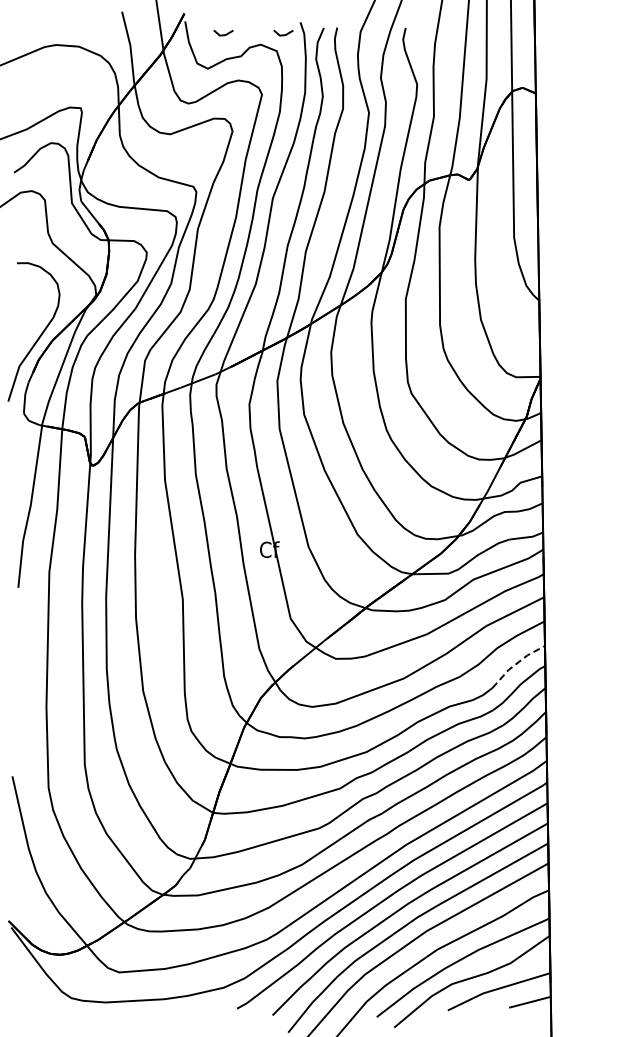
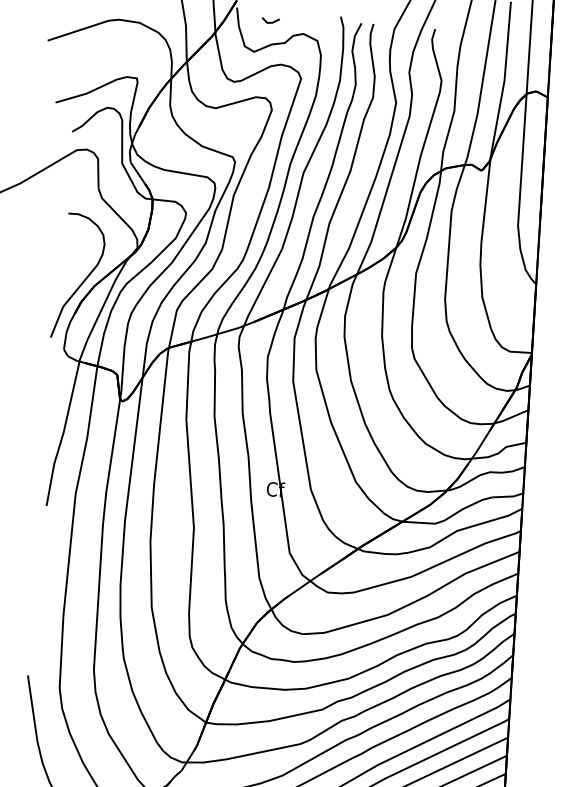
line: (283, 34) -> (324, 26), removed
line: (516, 663) -> (489, 609), dashed -> solid

